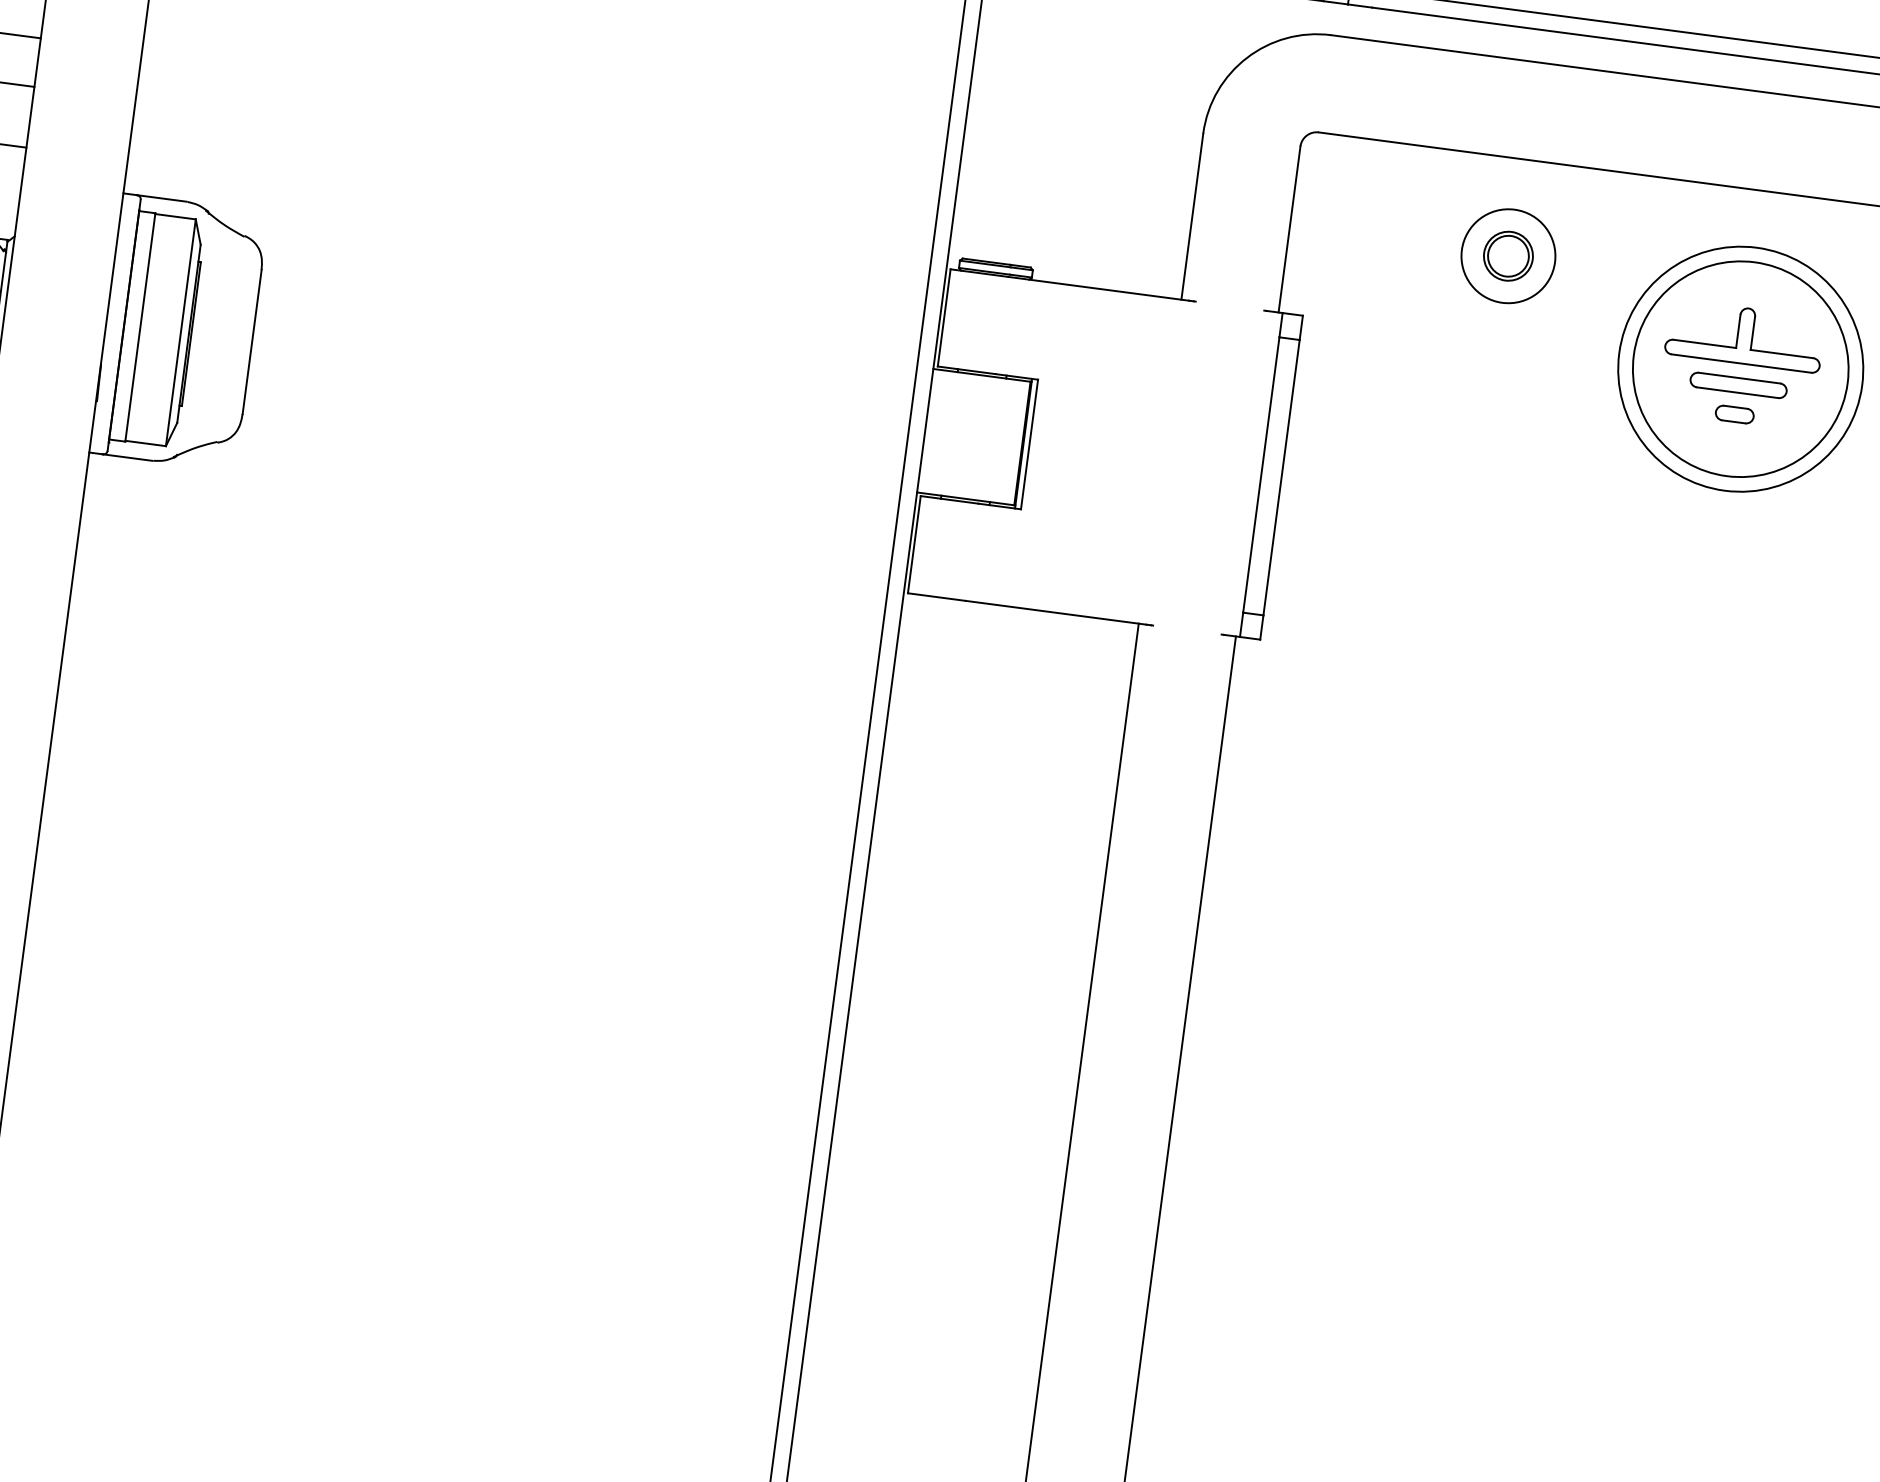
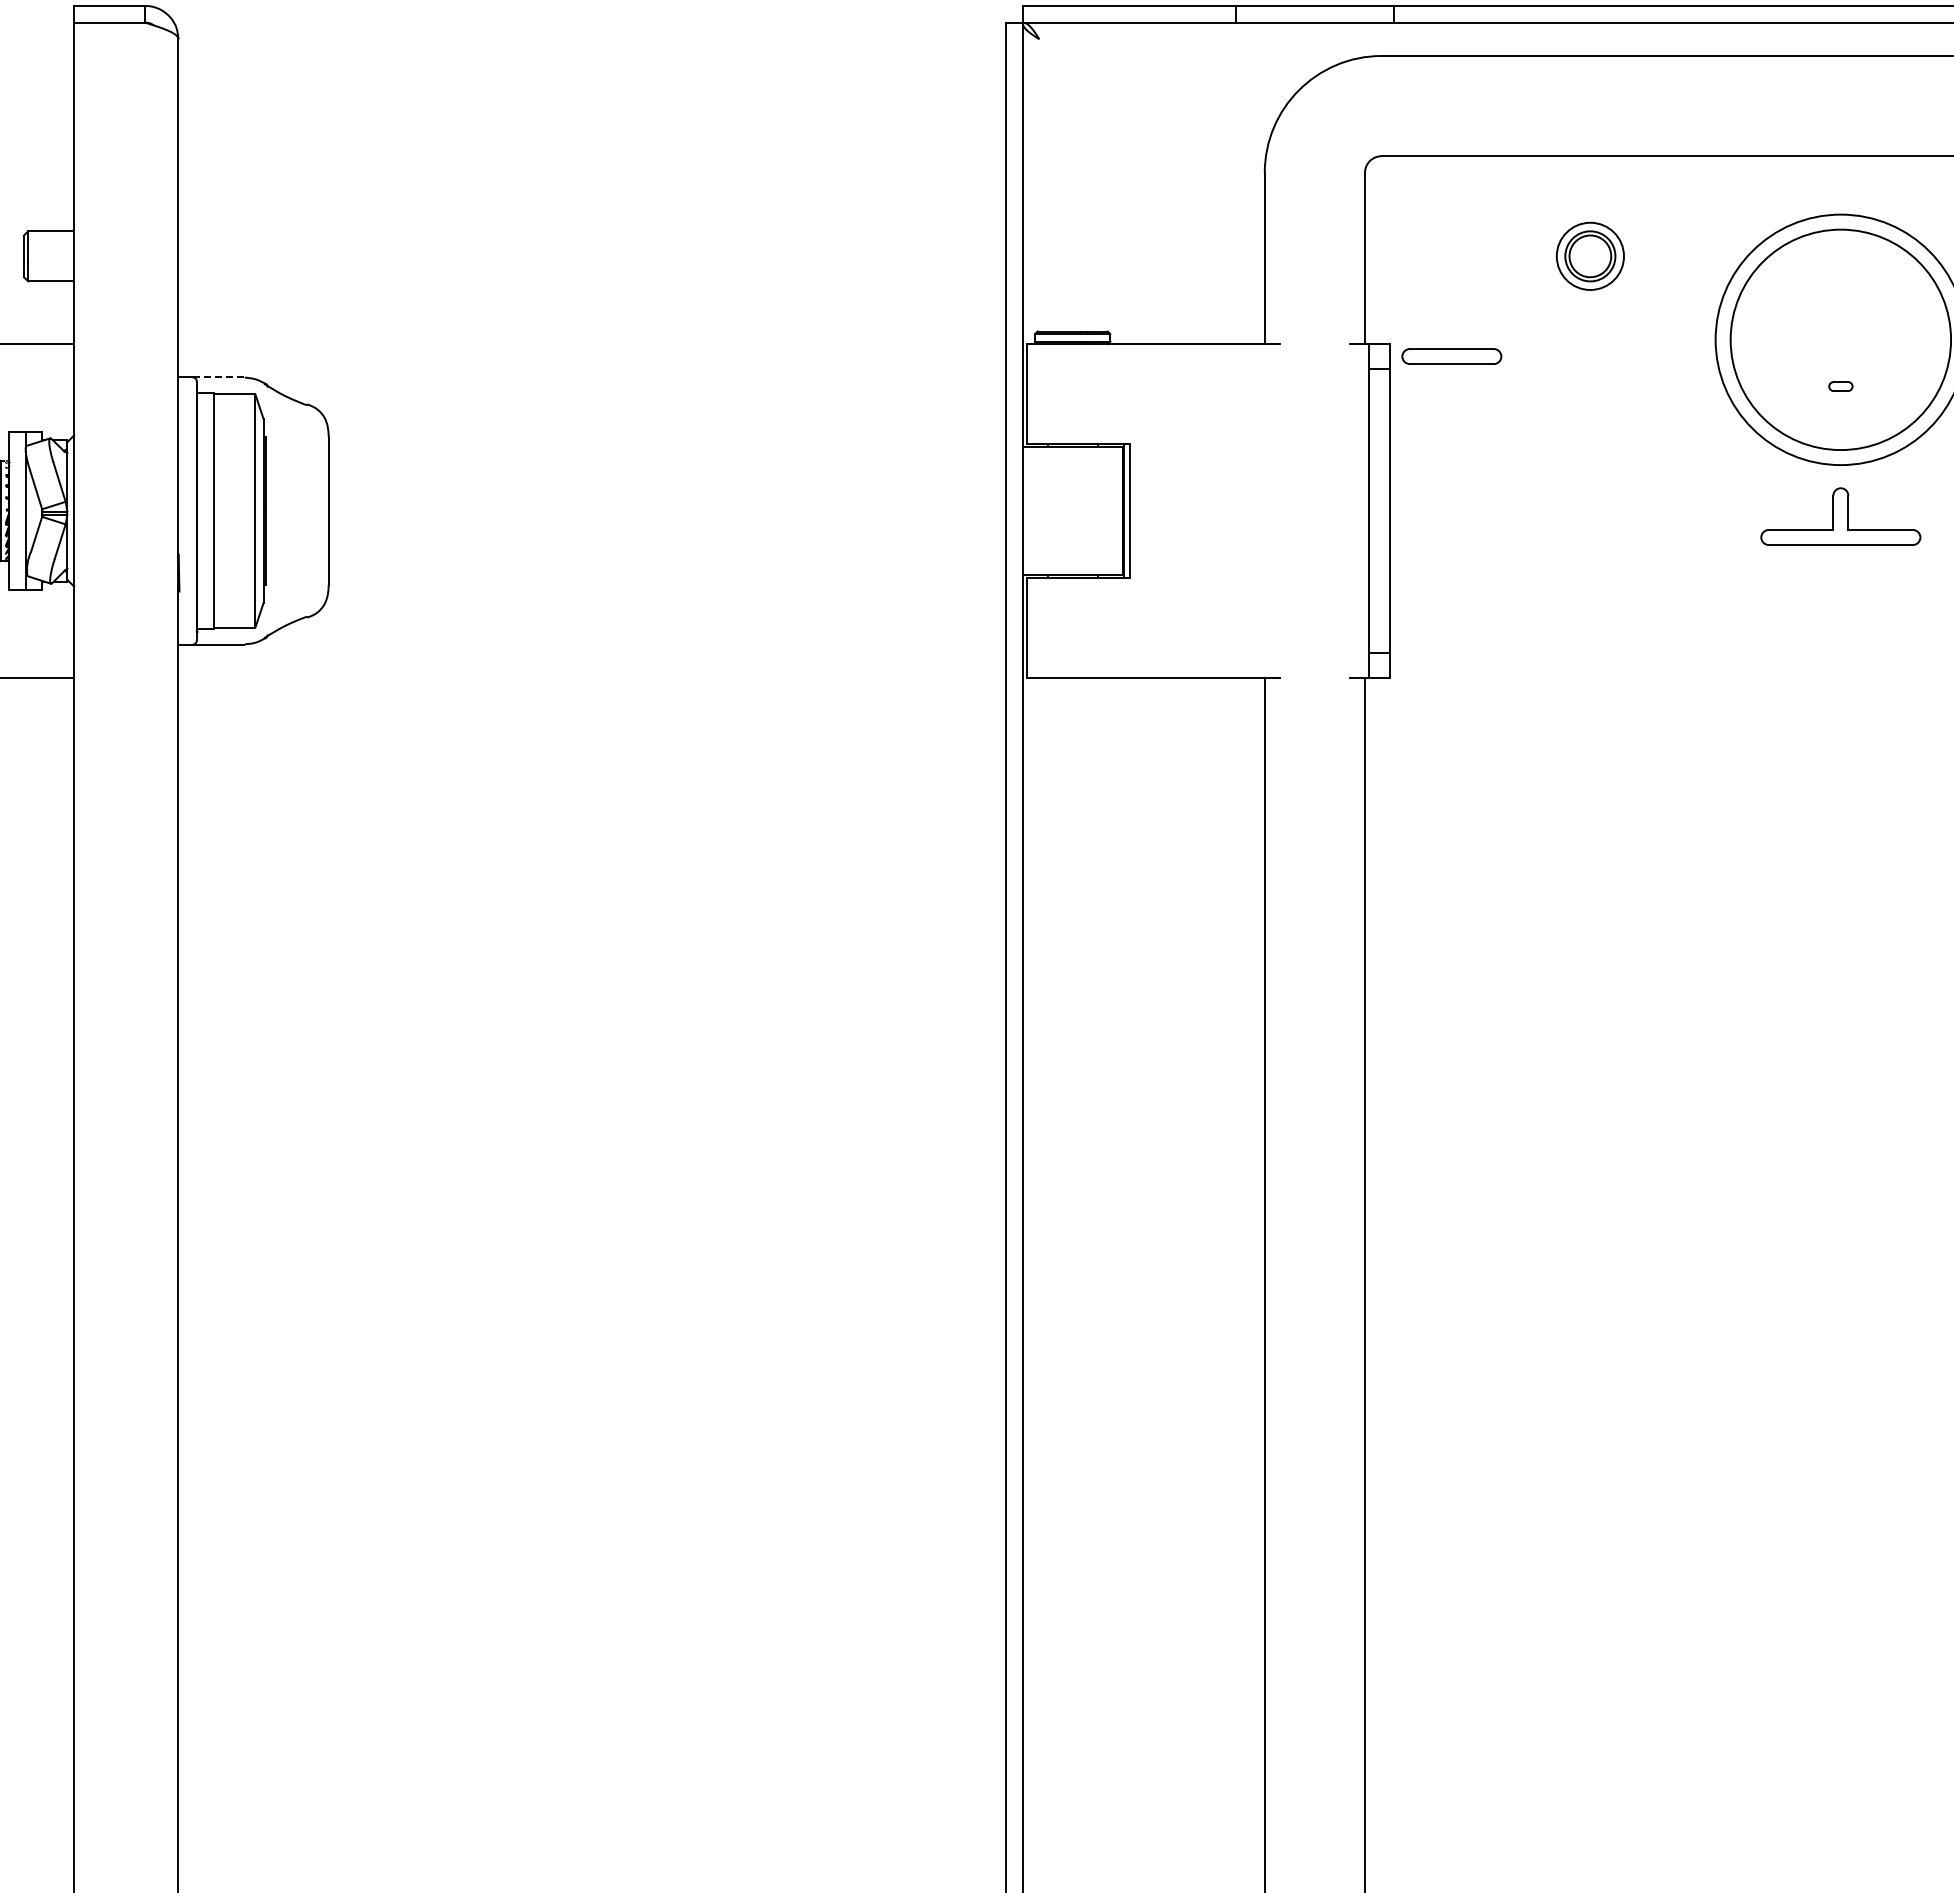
line: (162, 198) -> (218, 377), solid -> dashed
circle: (1508, 256) -> (1590, 256), size x0.7
part: (1744, 335) -> (1840, 516), moved
part: (1738, 385) -> (1451, 356), moved
part: (1734, 414) -> (1840, 386), size x0.6

